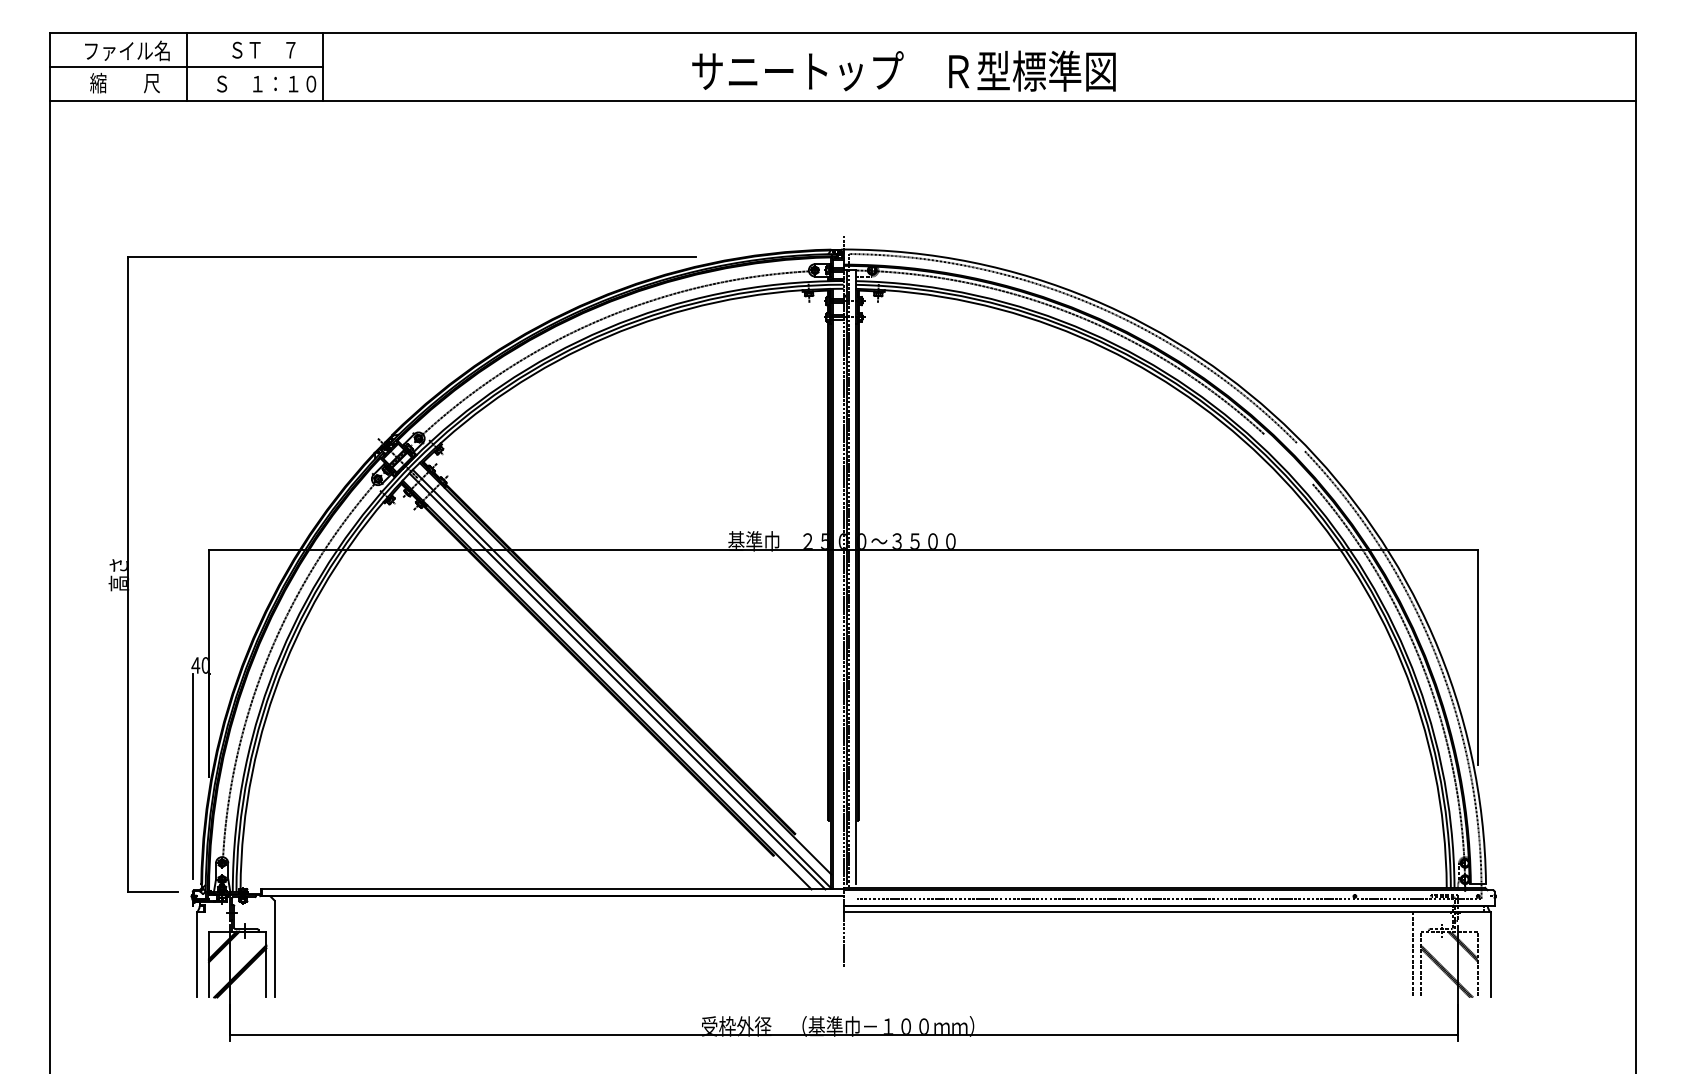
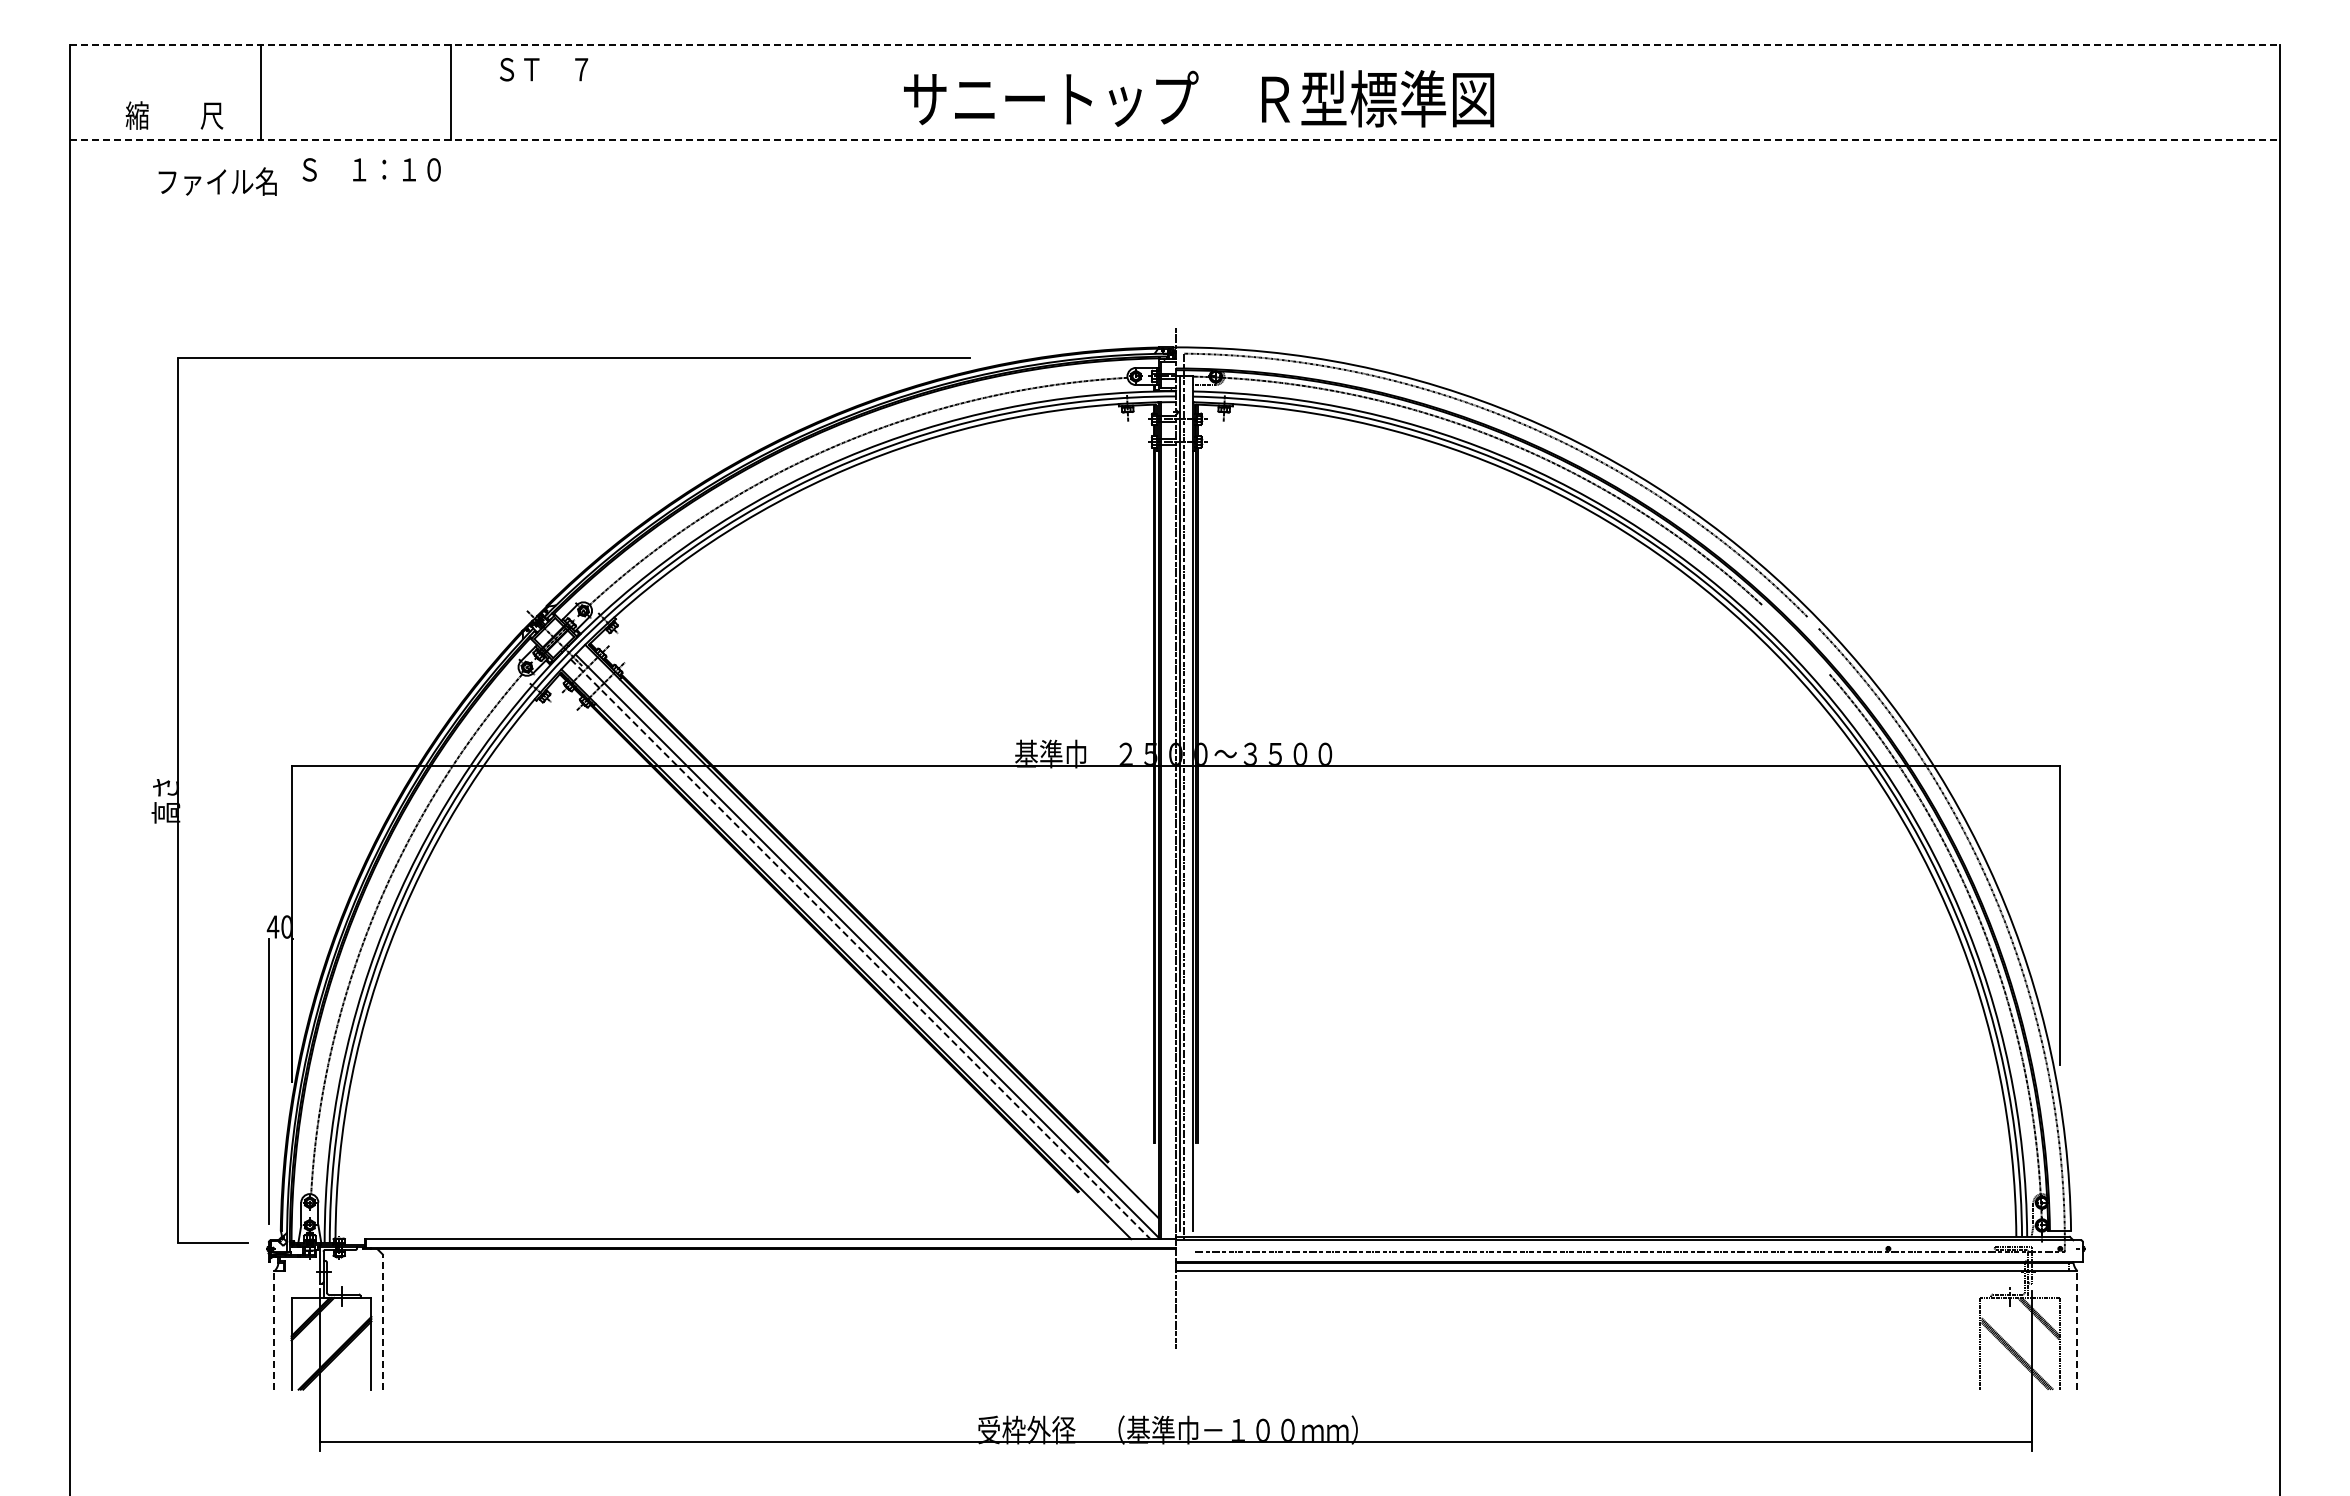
line: (842, 32) -> (1174, 45), solid -> dashed
text: (127, 50) -> (217, 181), moved
text: (264, 50) -> (544, 69), moved
line: (186, 66) -> (260, 92), removed
text: (904, 70) -> (1199, 98), moved
text: (266, 83) -> (371, 169), moved
line: (842, 101) -> (1174, 140), solid -> dashed
line: (617, 681) -> (860, 949), solid -> dashed
line: (274, 949) -> (382, 1322), solid -> dashed
line: (196, 954) -> (274, 1329), solid -> dashed
line: (1490, 954) -> (2077, 1329), solid -> dashed
line: (1413, 955) -> (1969, 1330), removed

